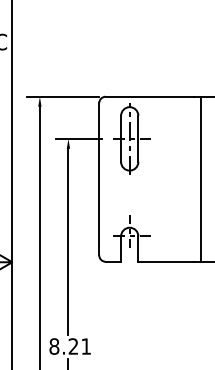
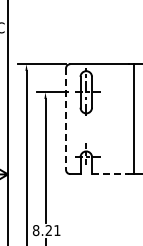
line: (99, 179) -> (66, 119), solid -> dashed
line: (166, 262) -> (110, 174), solid -> dashed

